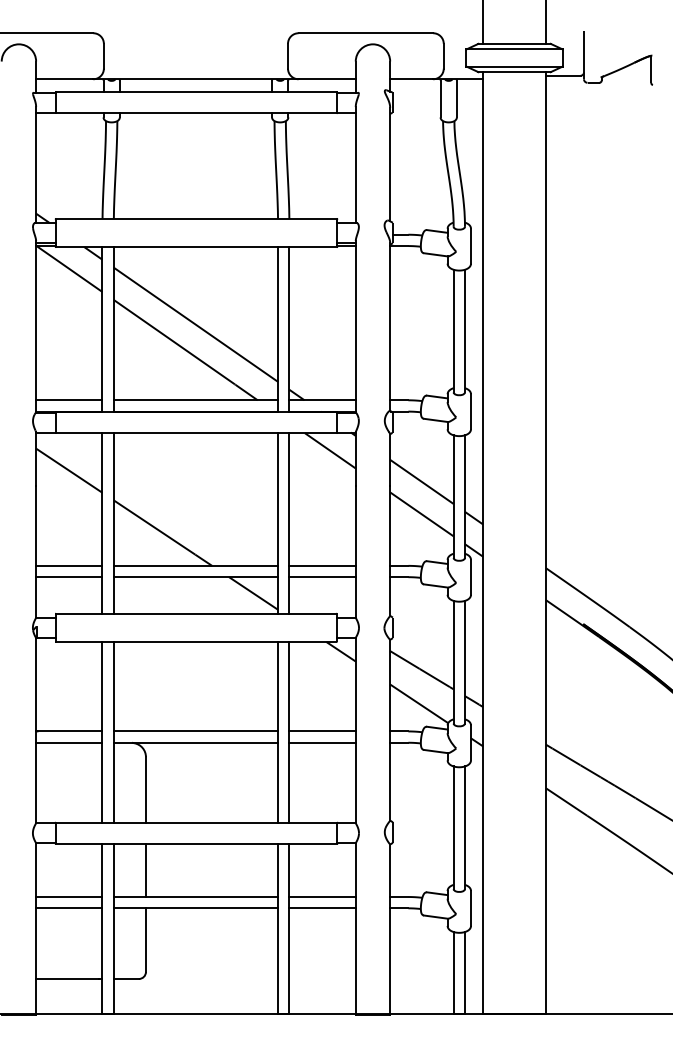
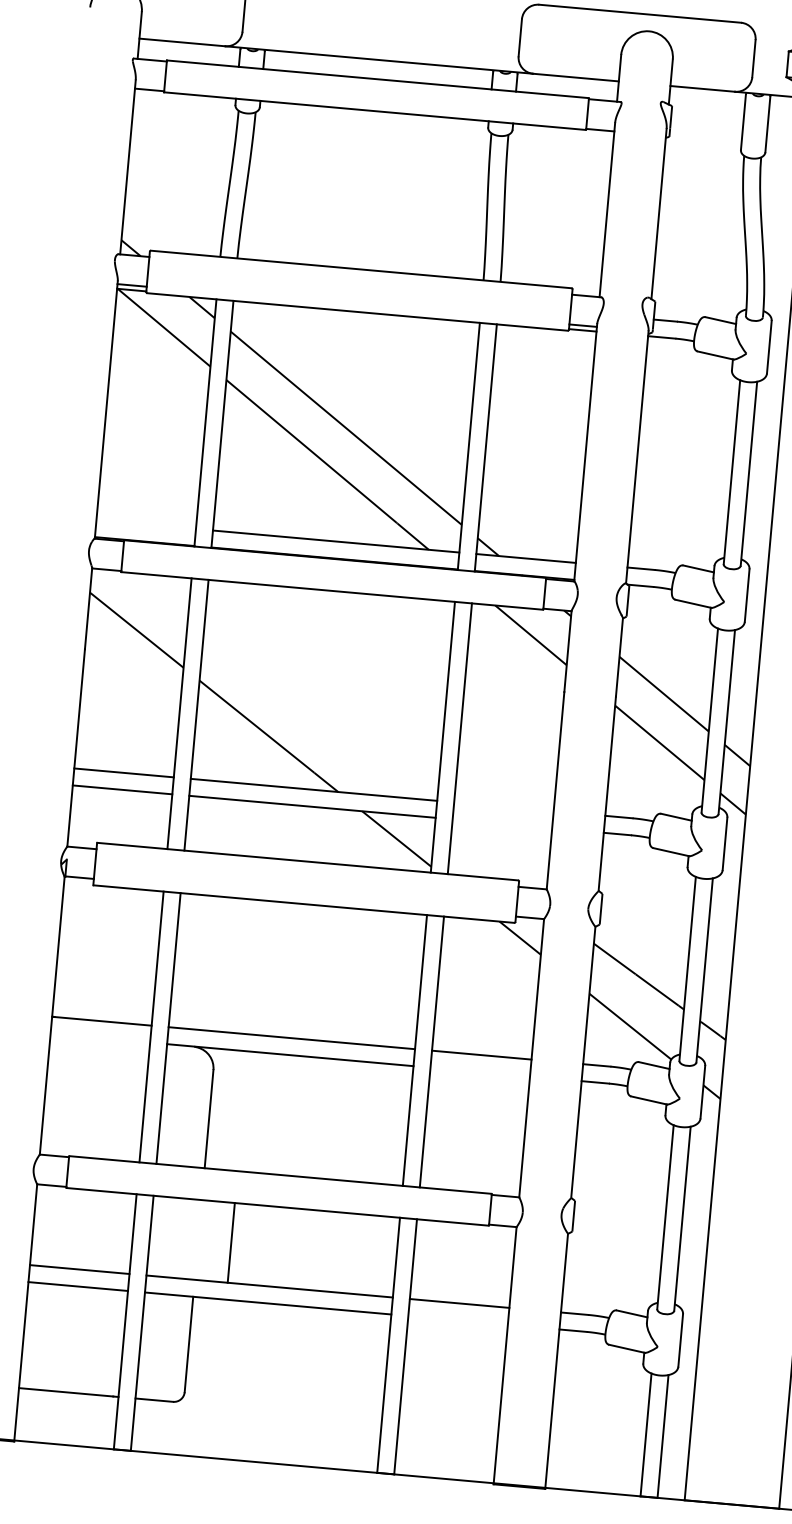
line: (69, 400) -> (146, 524), removed
line: (322, 565) -> (503, 806), removed
line: (322, 577) -> (502, 824), removed
line: (69, 742) -> (100, 1037), removed
line: (322, 742) -> (480, 1071), removed
line: (145, 870) -> (230, 1242), moved
line: (322, 908) -> (457, 1320), removed

